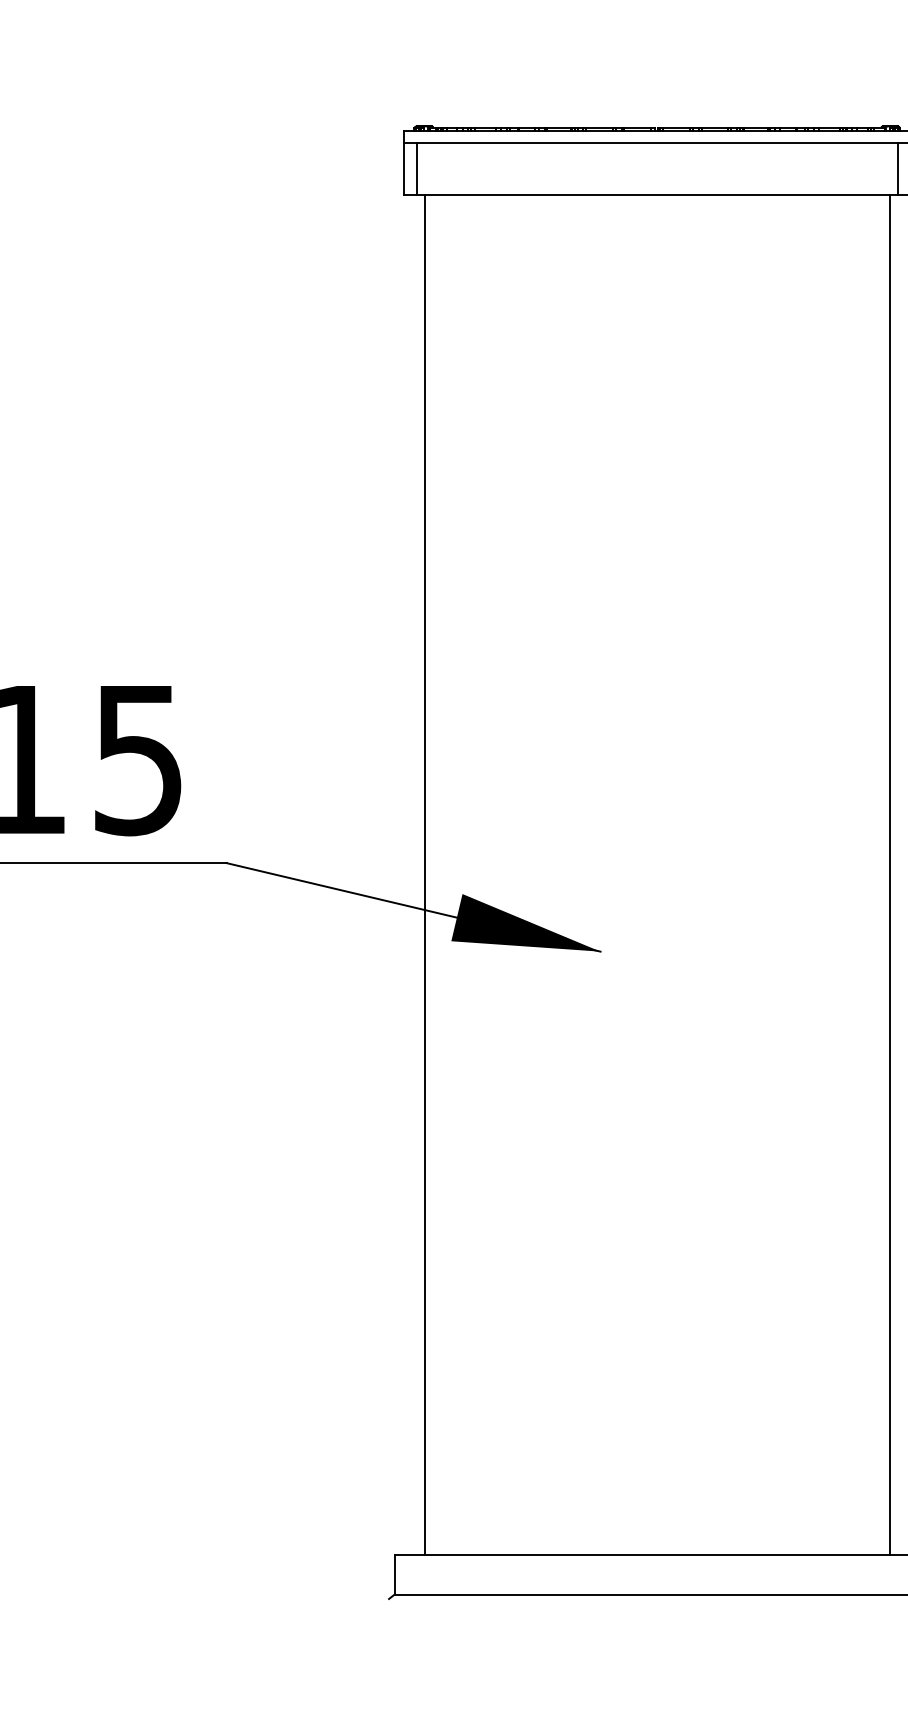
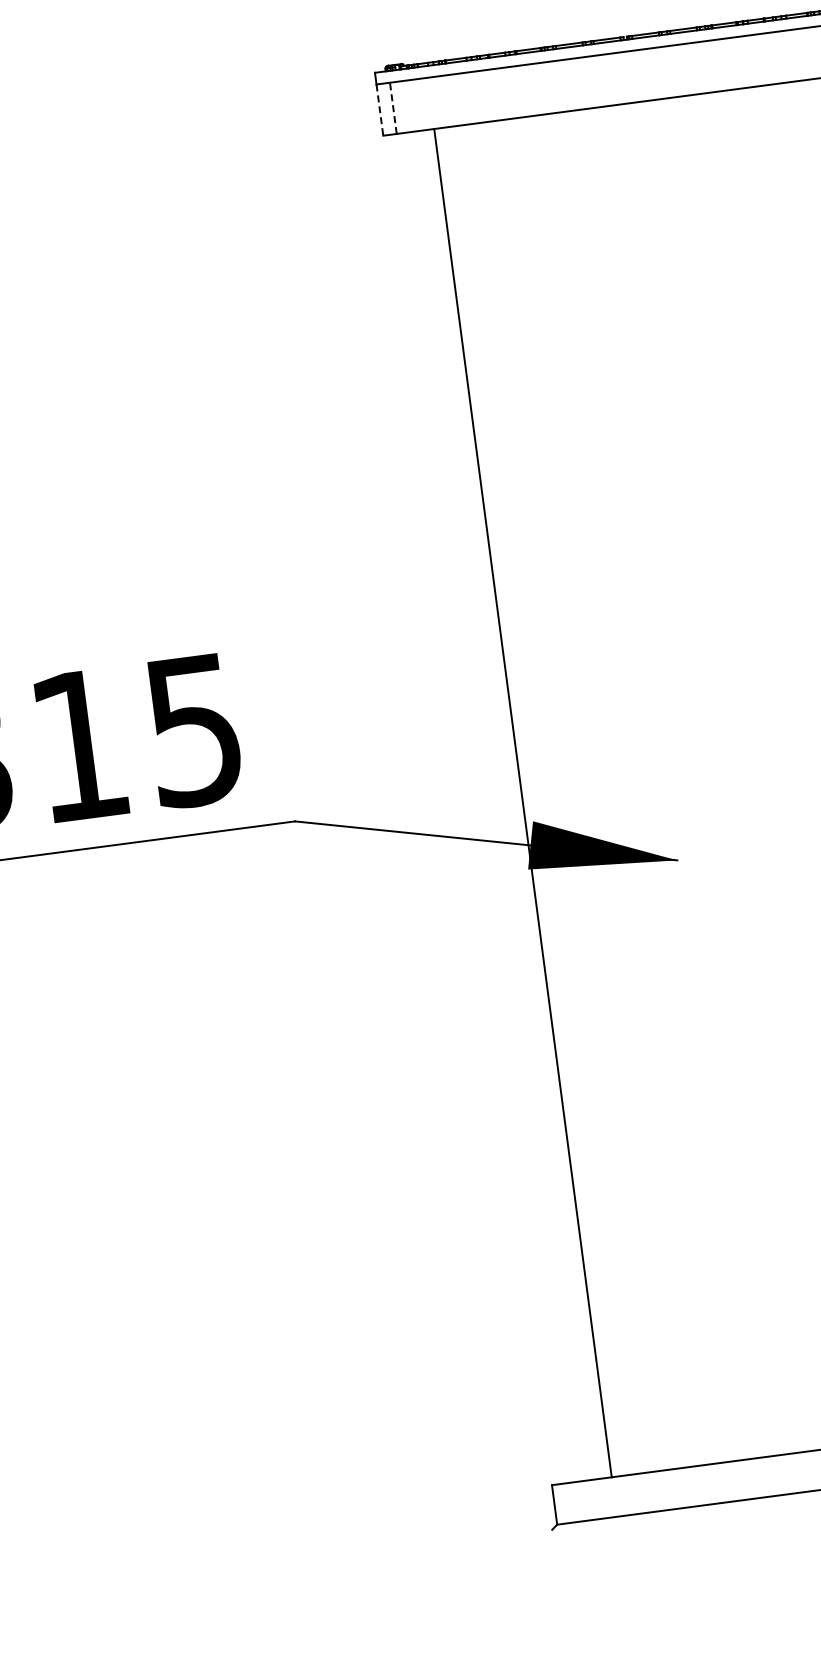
line: (403, 168) -> (379, 109), solid -> dashed
line: (417, 168) -> (393, 107), solid -> dashed
line: (424, 874) -> (522, 802), moved

